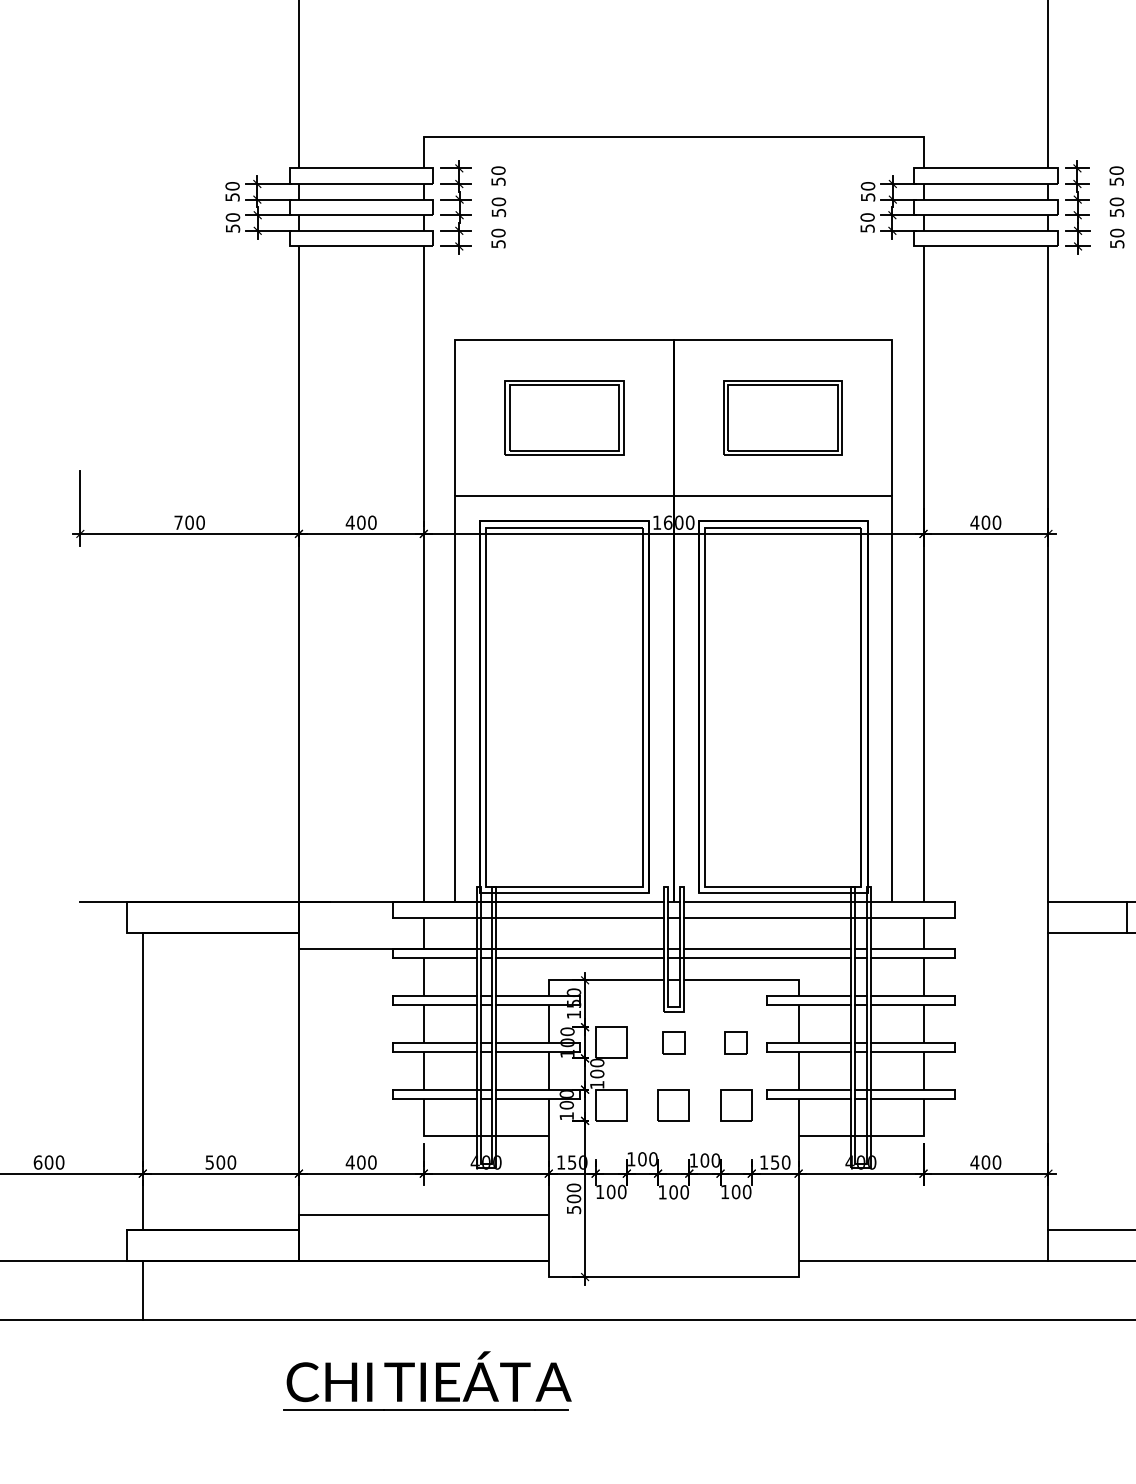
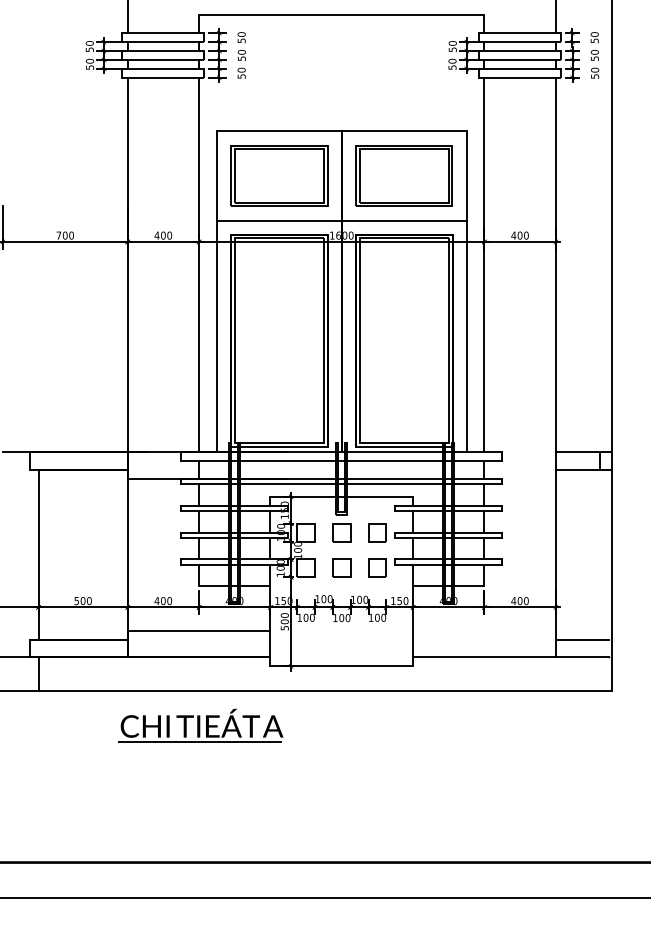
part: (564, 417) -> (279, 175), size x1.43
part: (781, 417) -> (403, 175), size x1.43
part: (673, 1042) -> (341, 532), size x1.43
part: (736, 1042) -> (377, 532), size x1.43

